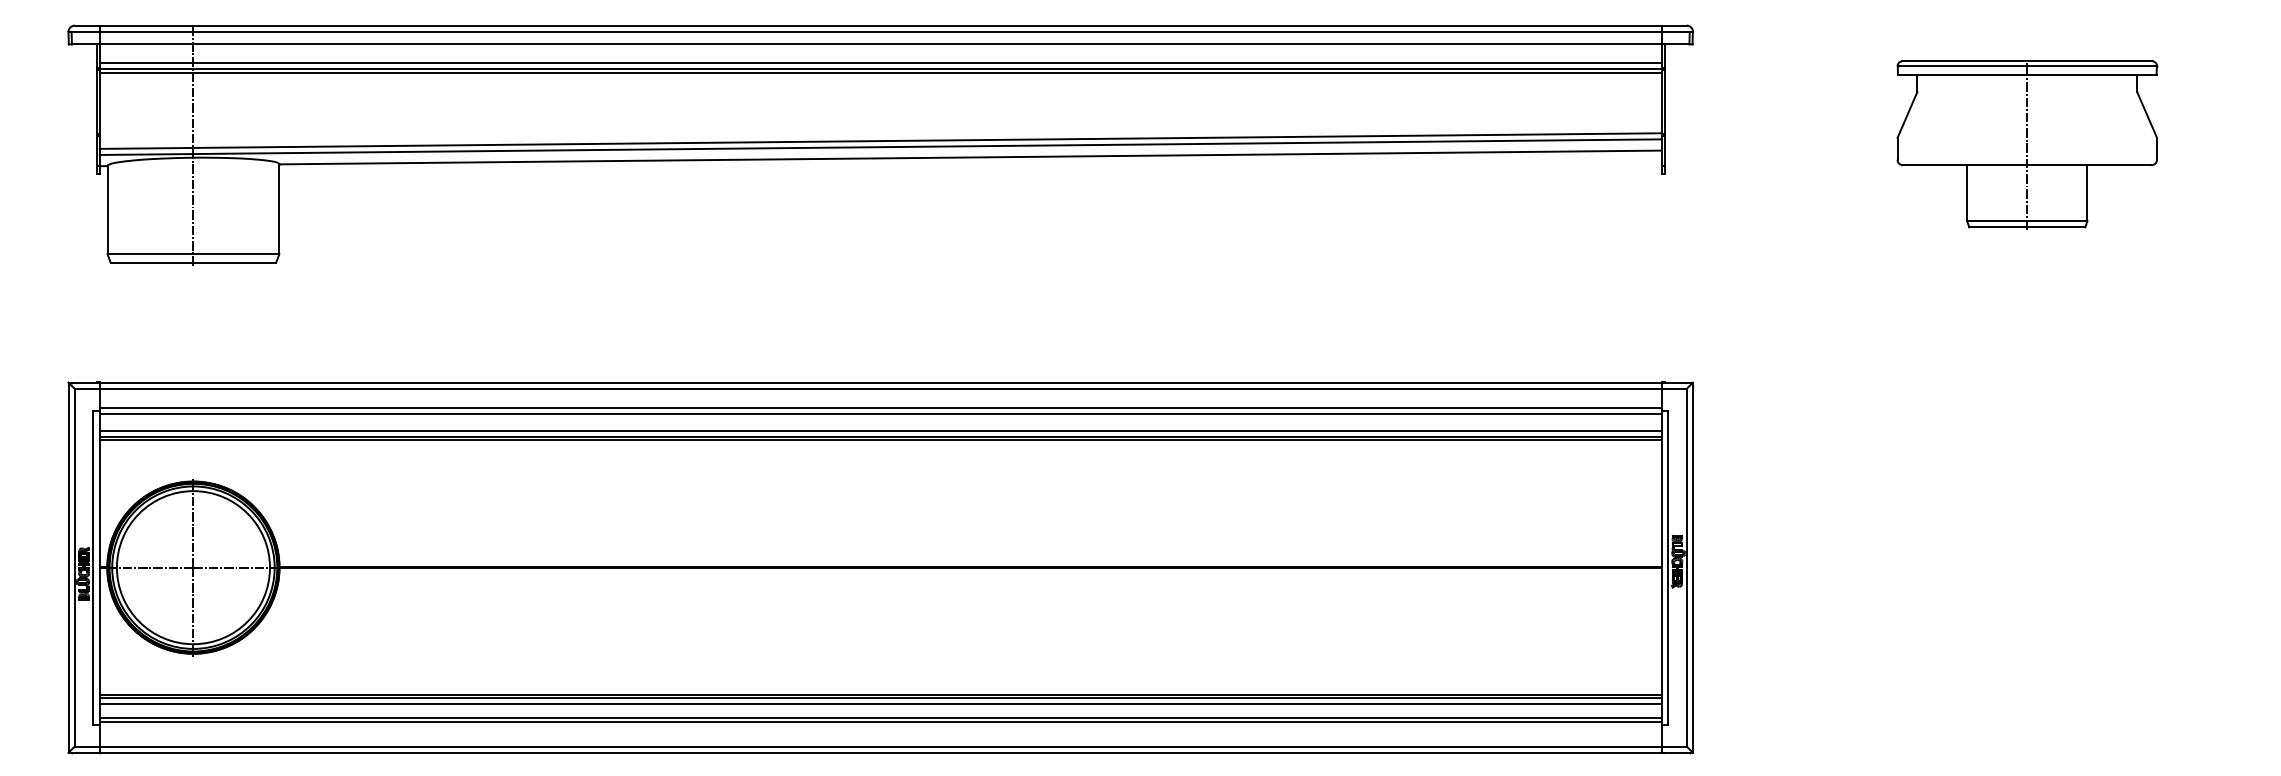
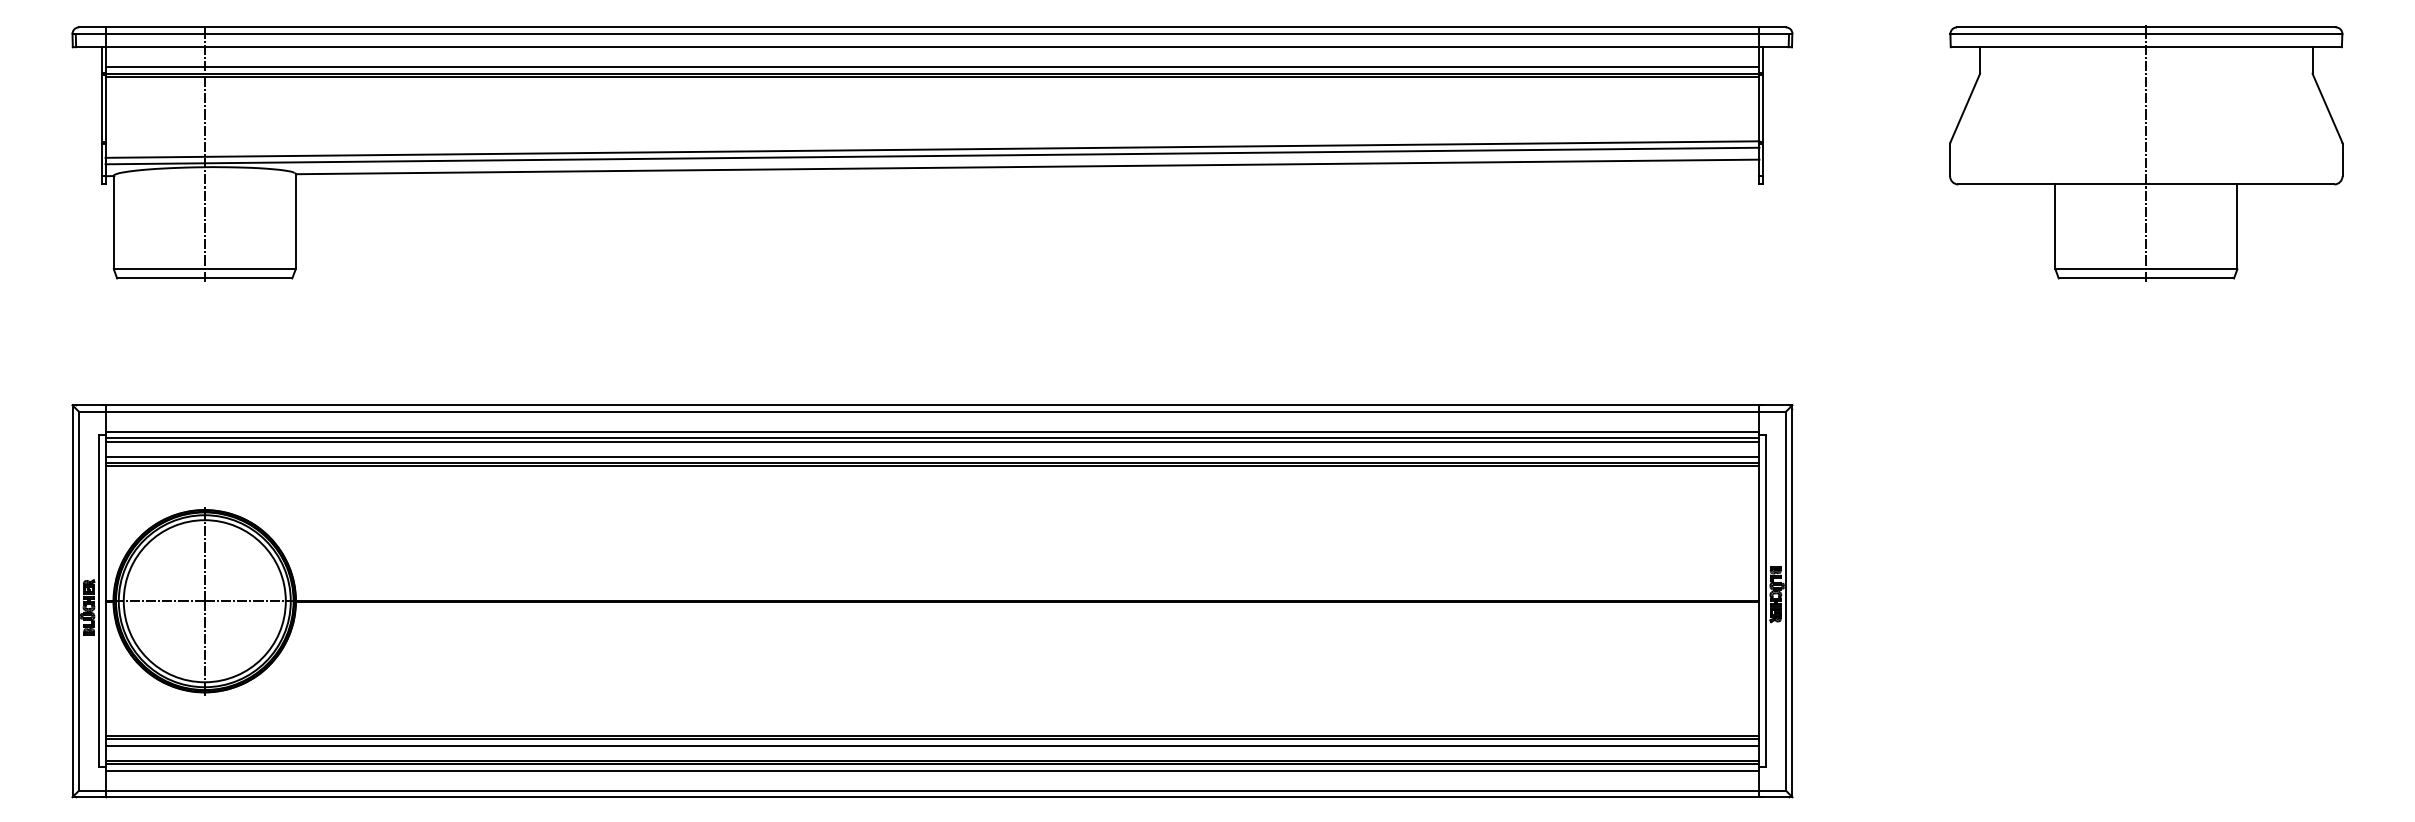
part: (2027, 144) -> (2146, 153), size x1.43
line: (880, 416) -> (932, 441), added
line: (880, 727) -> (932, 770), added

